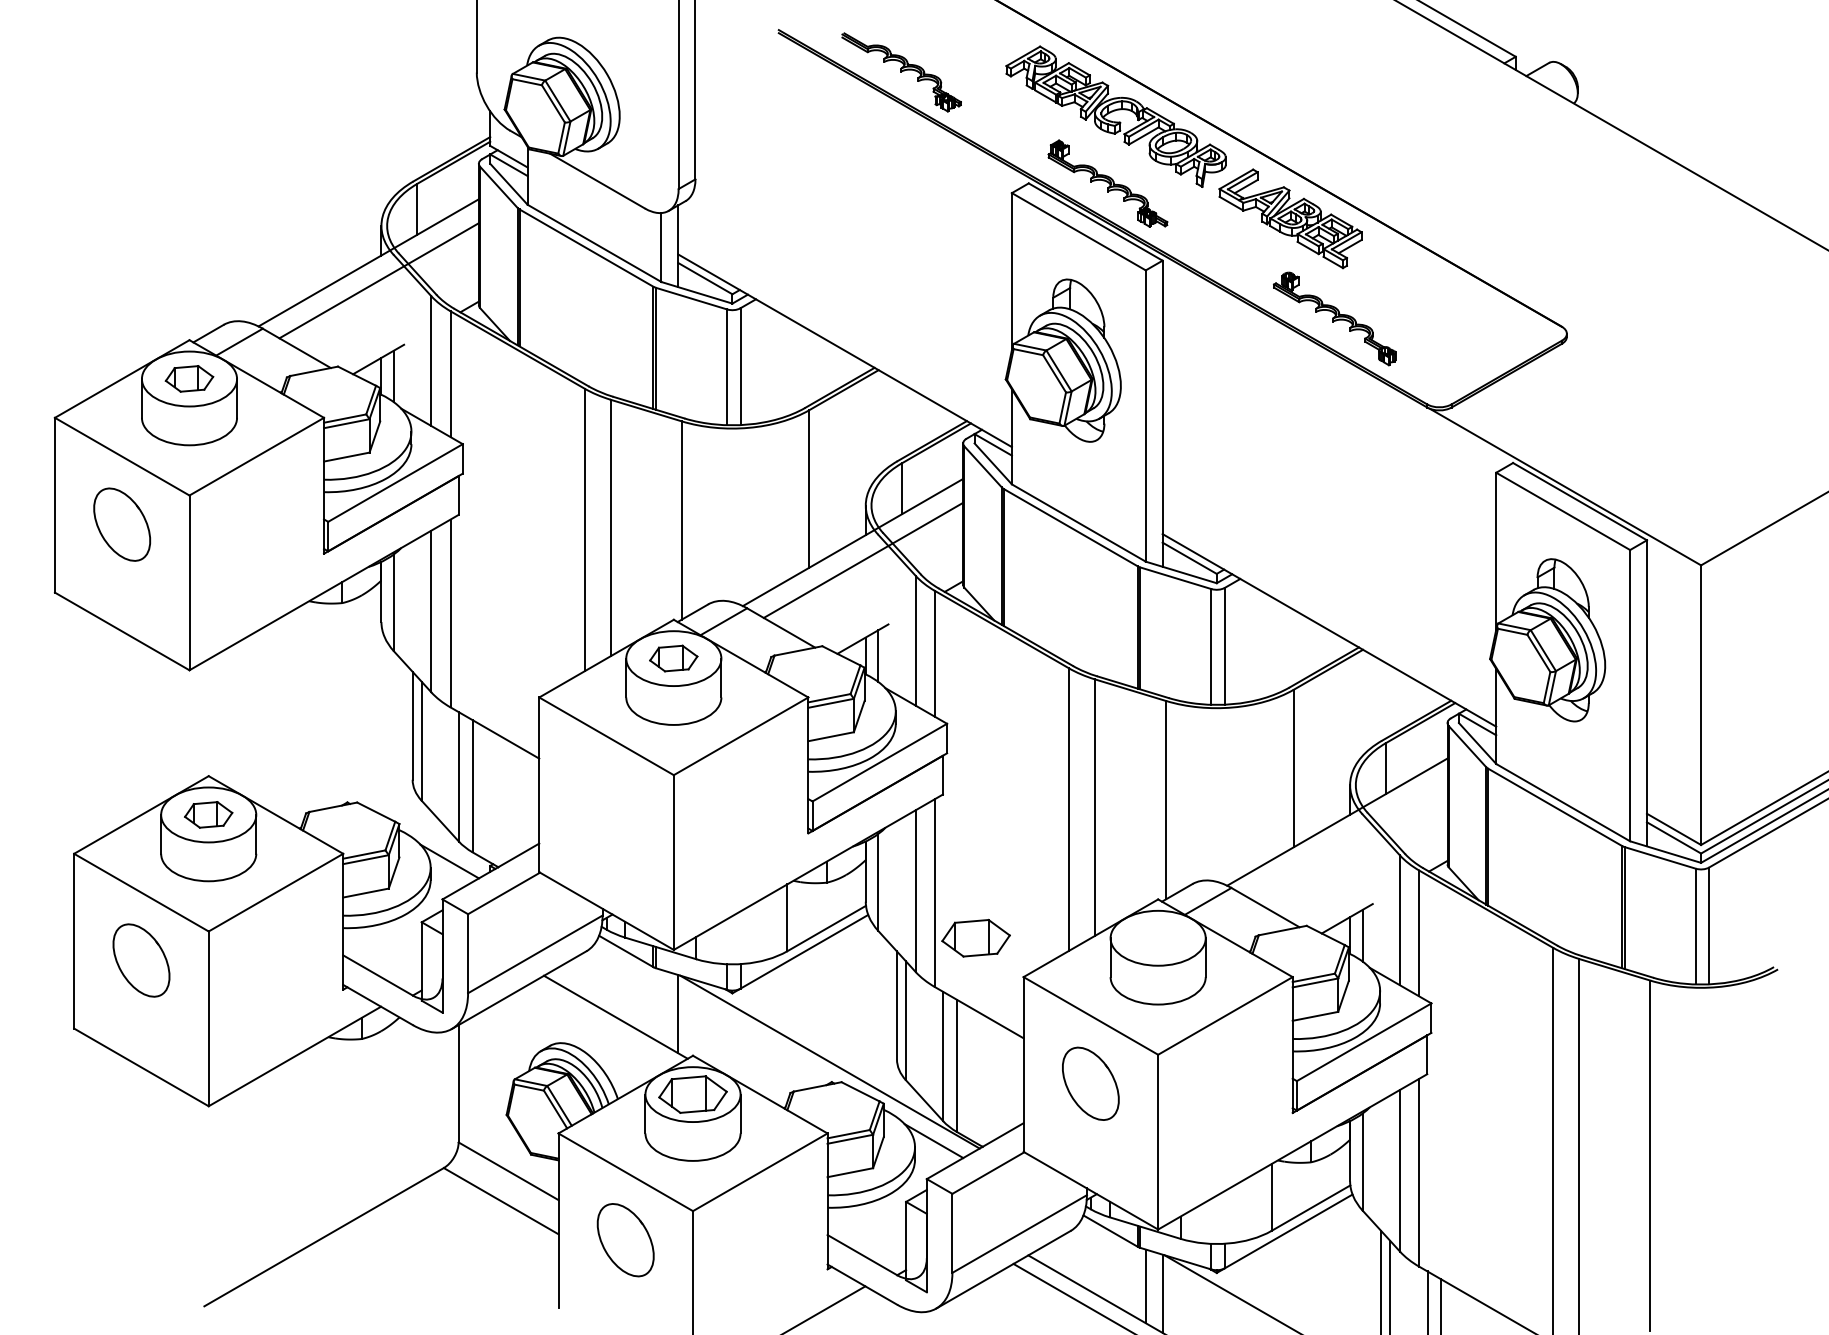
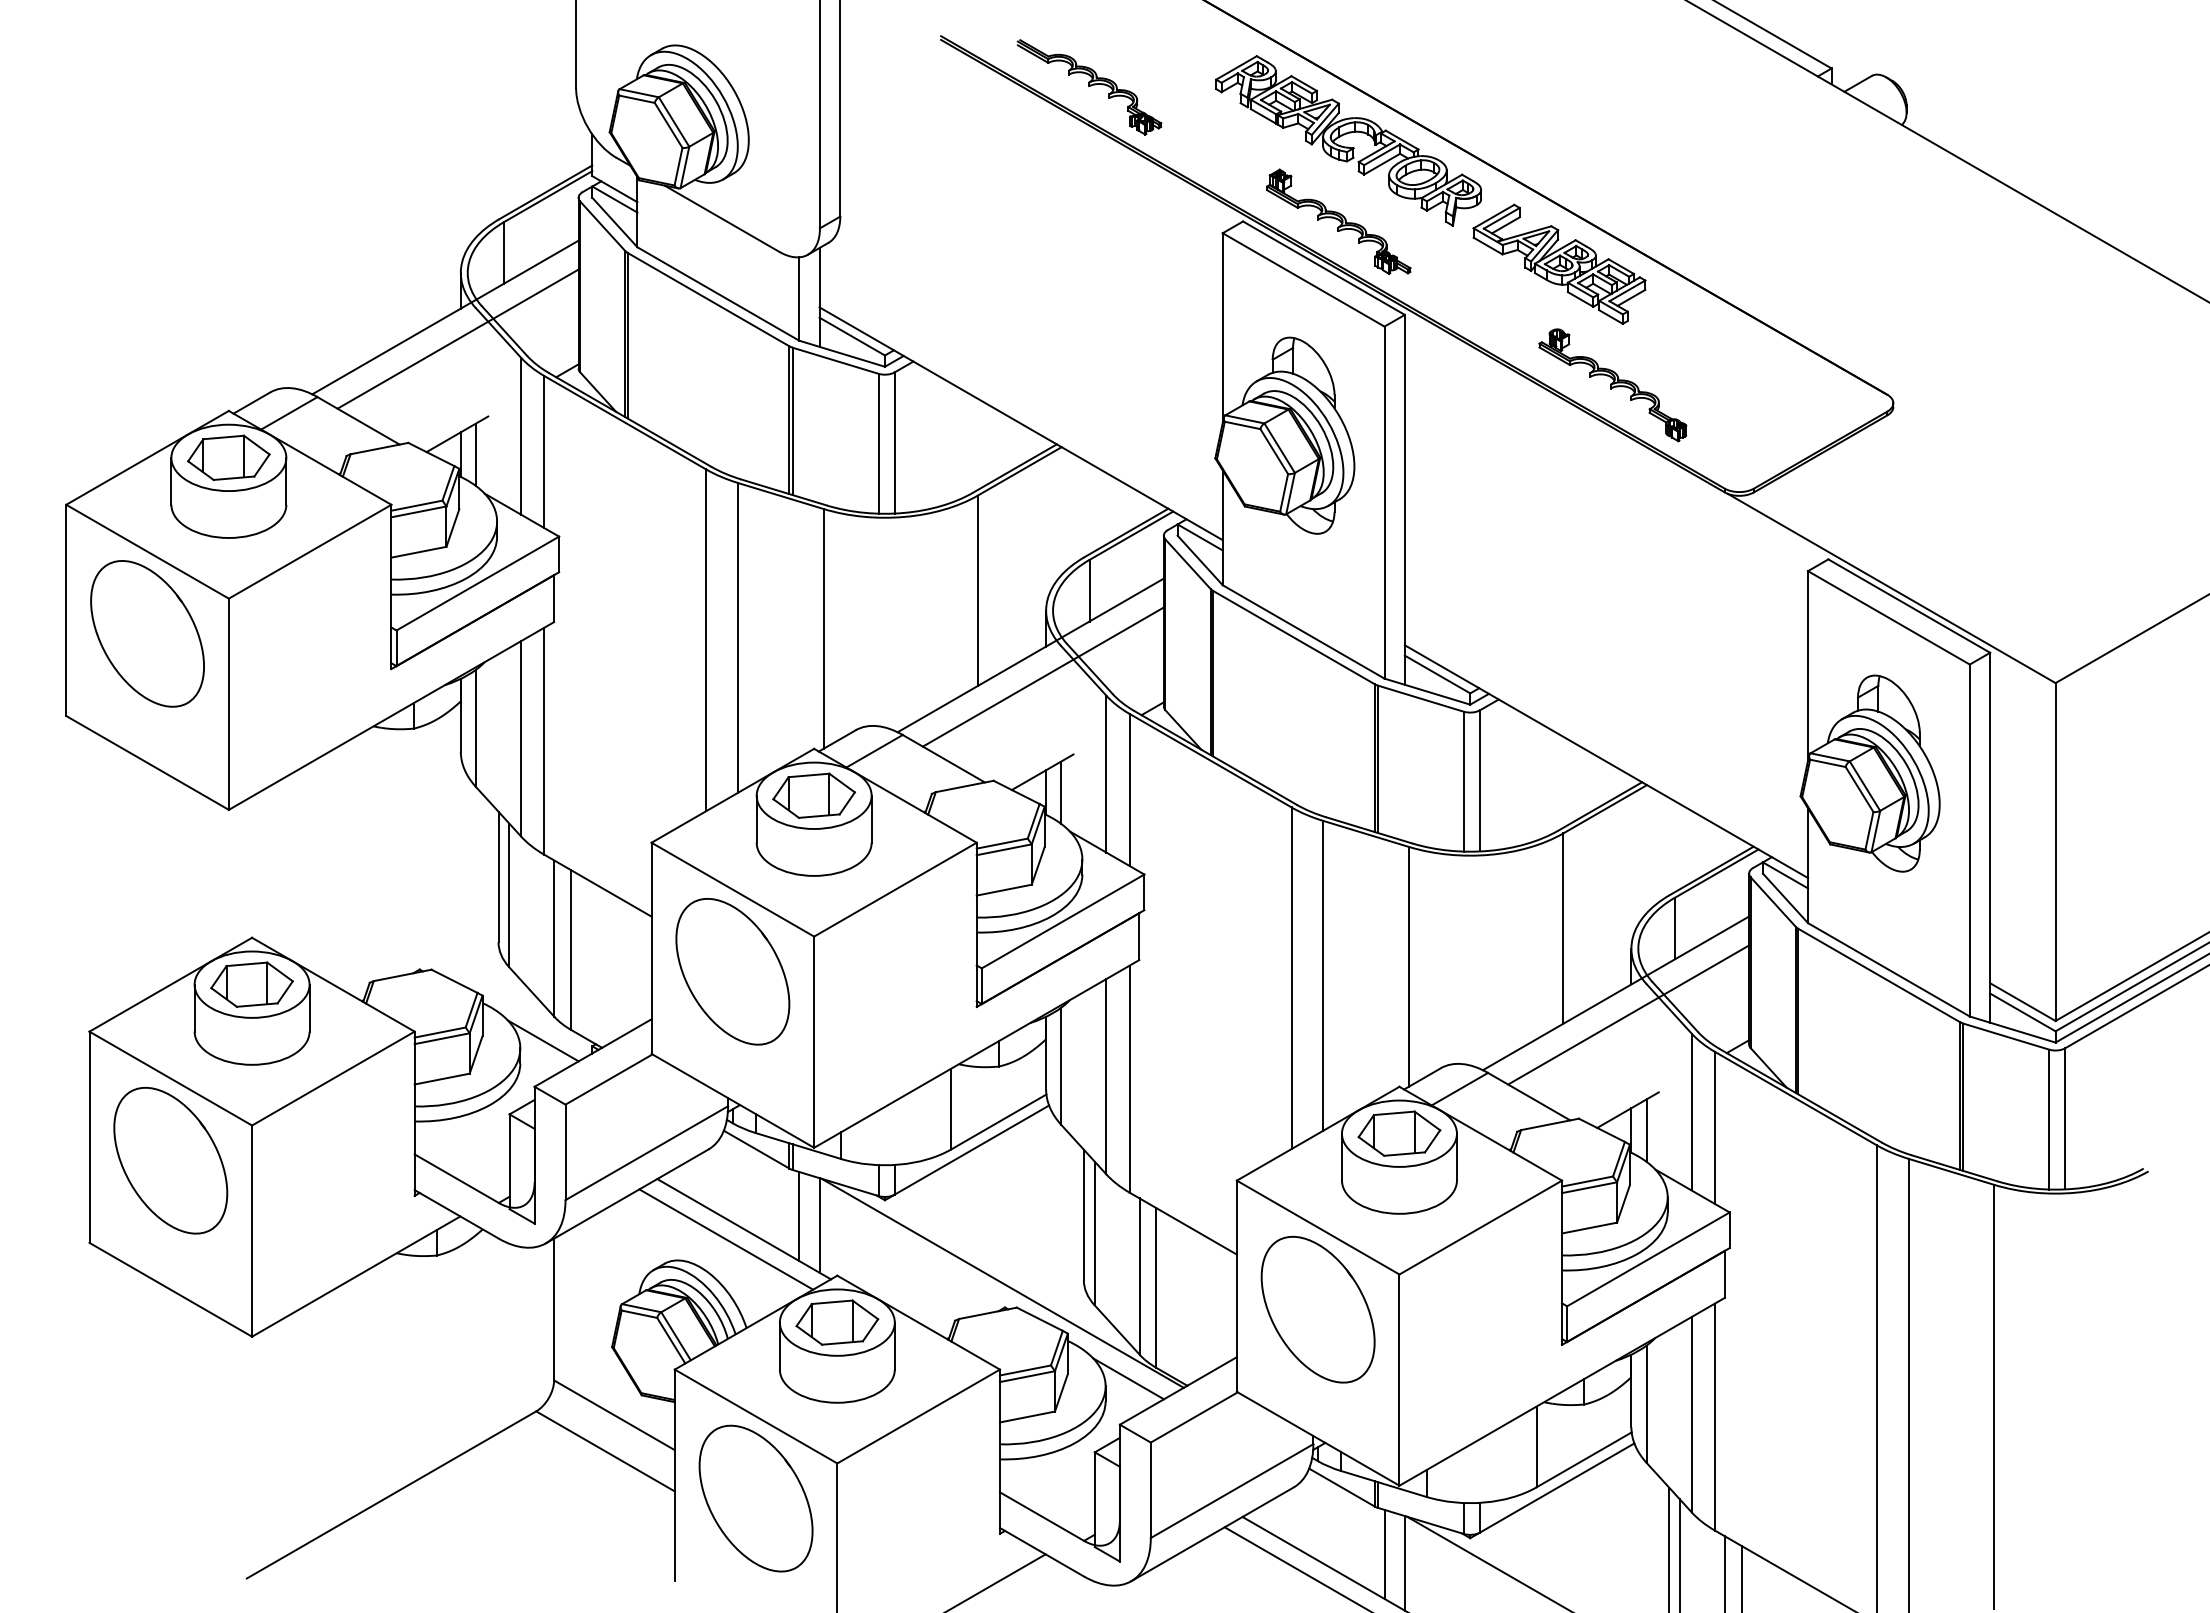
part: (189, 378) -> (228, 457), size x1.43
part: (122, 524) -> (147, 633), size x1.67
part: (673, 658) -> (813, 795), size x1.43
part: (606, 804) -> (732, 971), added
part: (208, 814) -> (251, 984), size x1.43
line: (1347, 839) -> (1628, 1014), added
part: (976, 938) -> (1399, 1133), moved
part: (141, 960) -> (170, 1160), size x1.67
line: (661, 1005) -> (799, 1215), added
line: (601, 1025) -> (726, 1239), added
part: (1090, 1083) -> (1317, 1309), size x1.67
part: (625, 1240) -> (755, 1498), size x1.67

